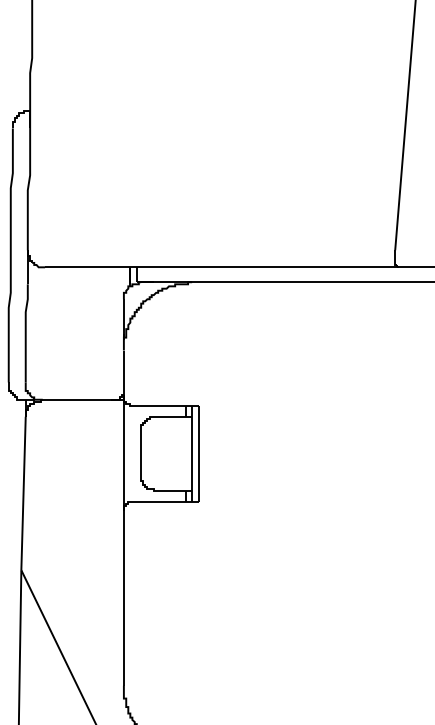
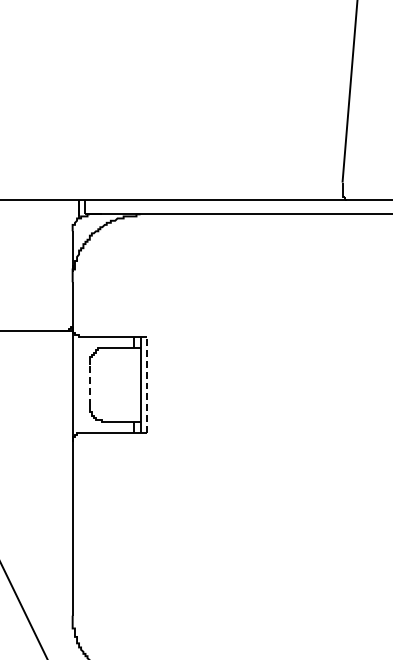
line: (141, 453) -> (90, 384), solid -> dashed
line: (198, 453) -> (146, 384), solid -> dashed

